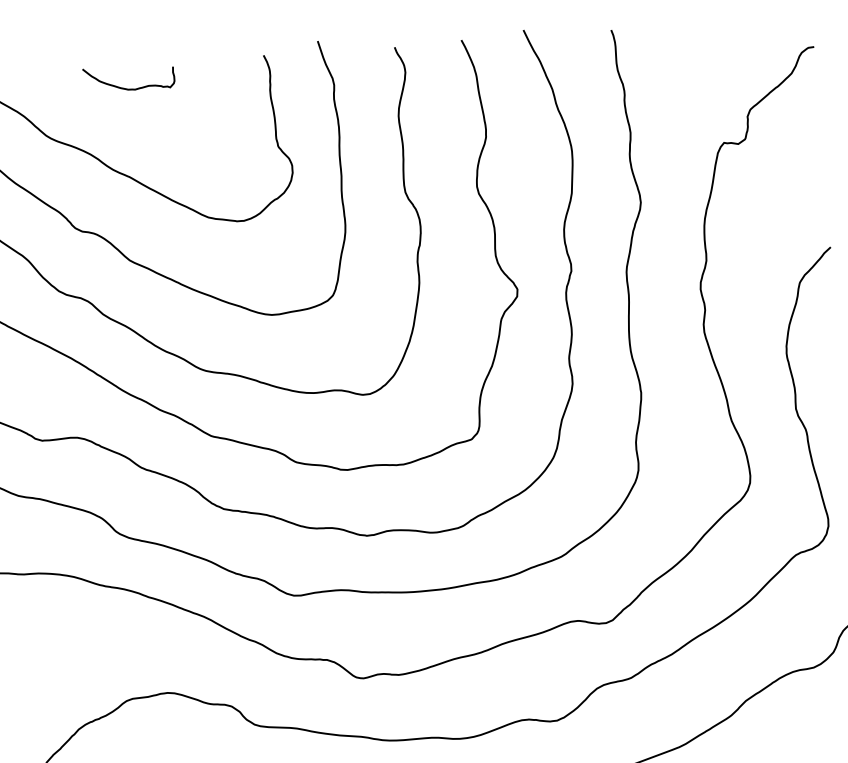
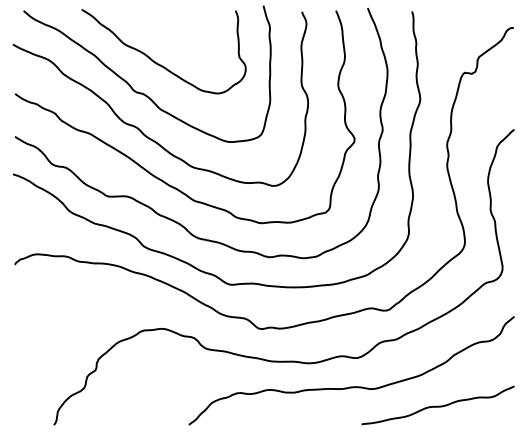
curve: (129, 87) -> (166, 21), removed

